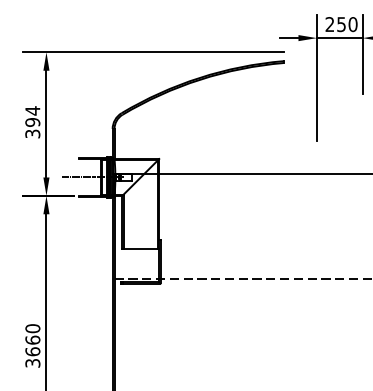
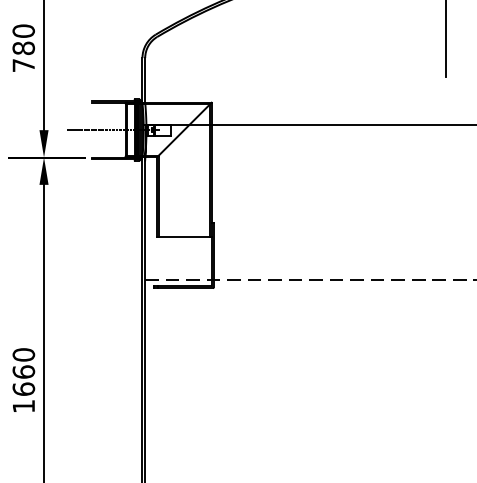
text: (32, 122) -> (23, 48), 394 -> 780
text: (32, 363) -> (23, 406), 3660 -> 1660

